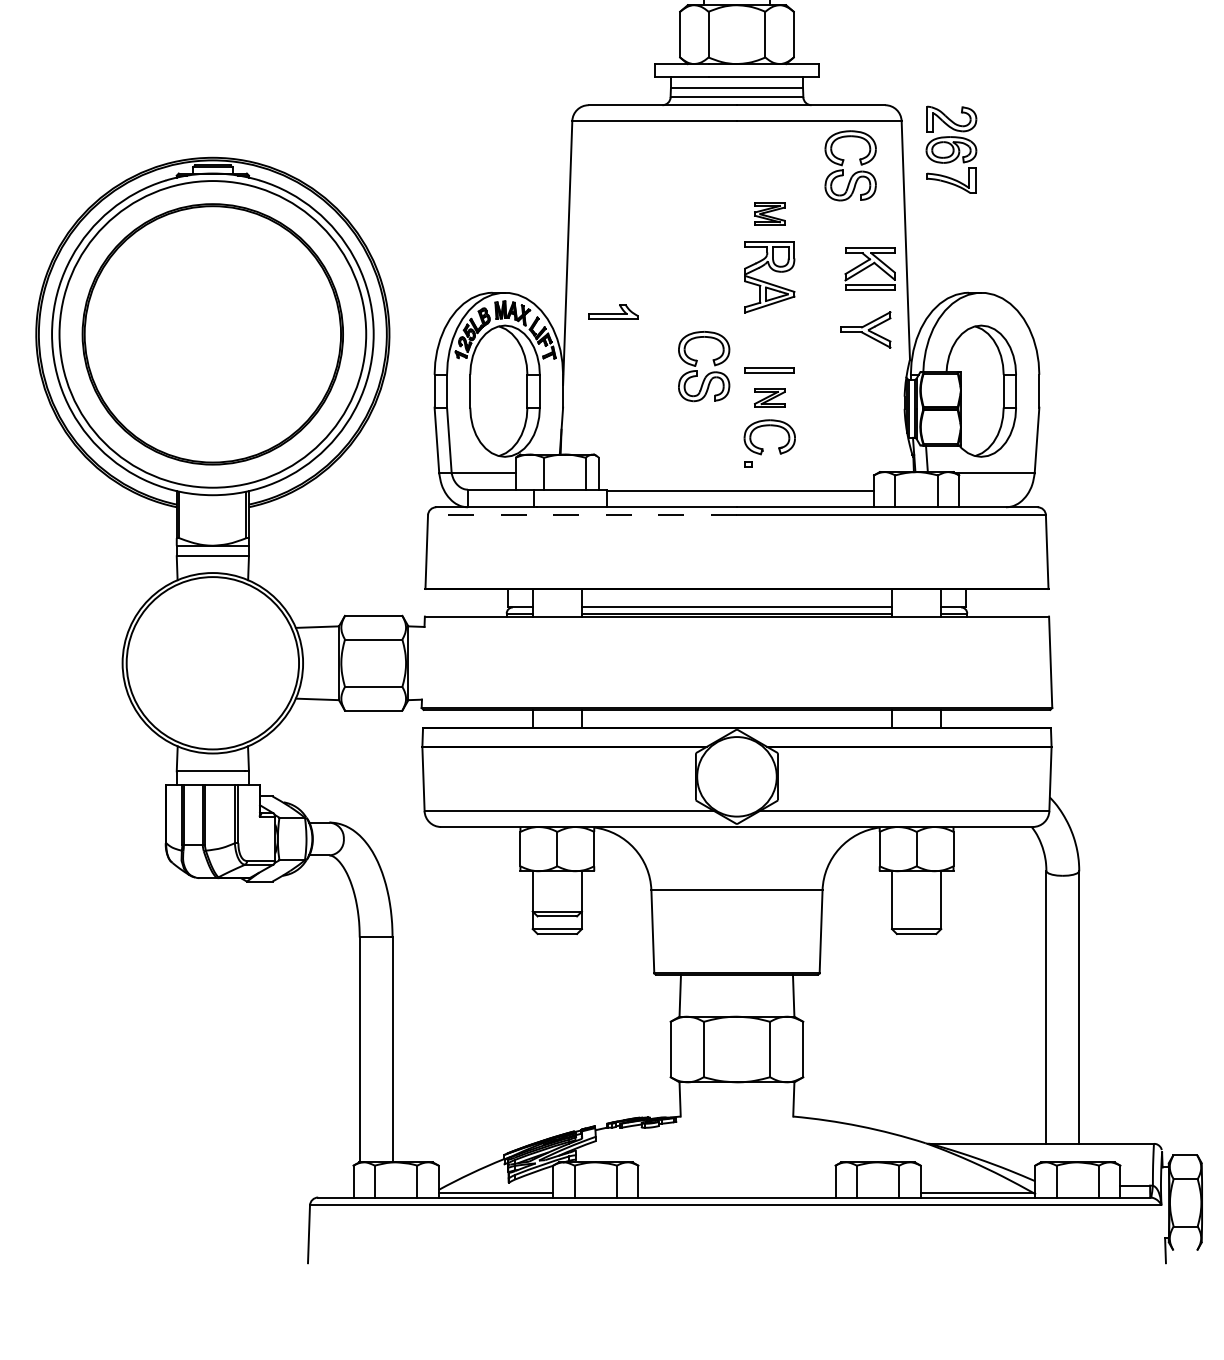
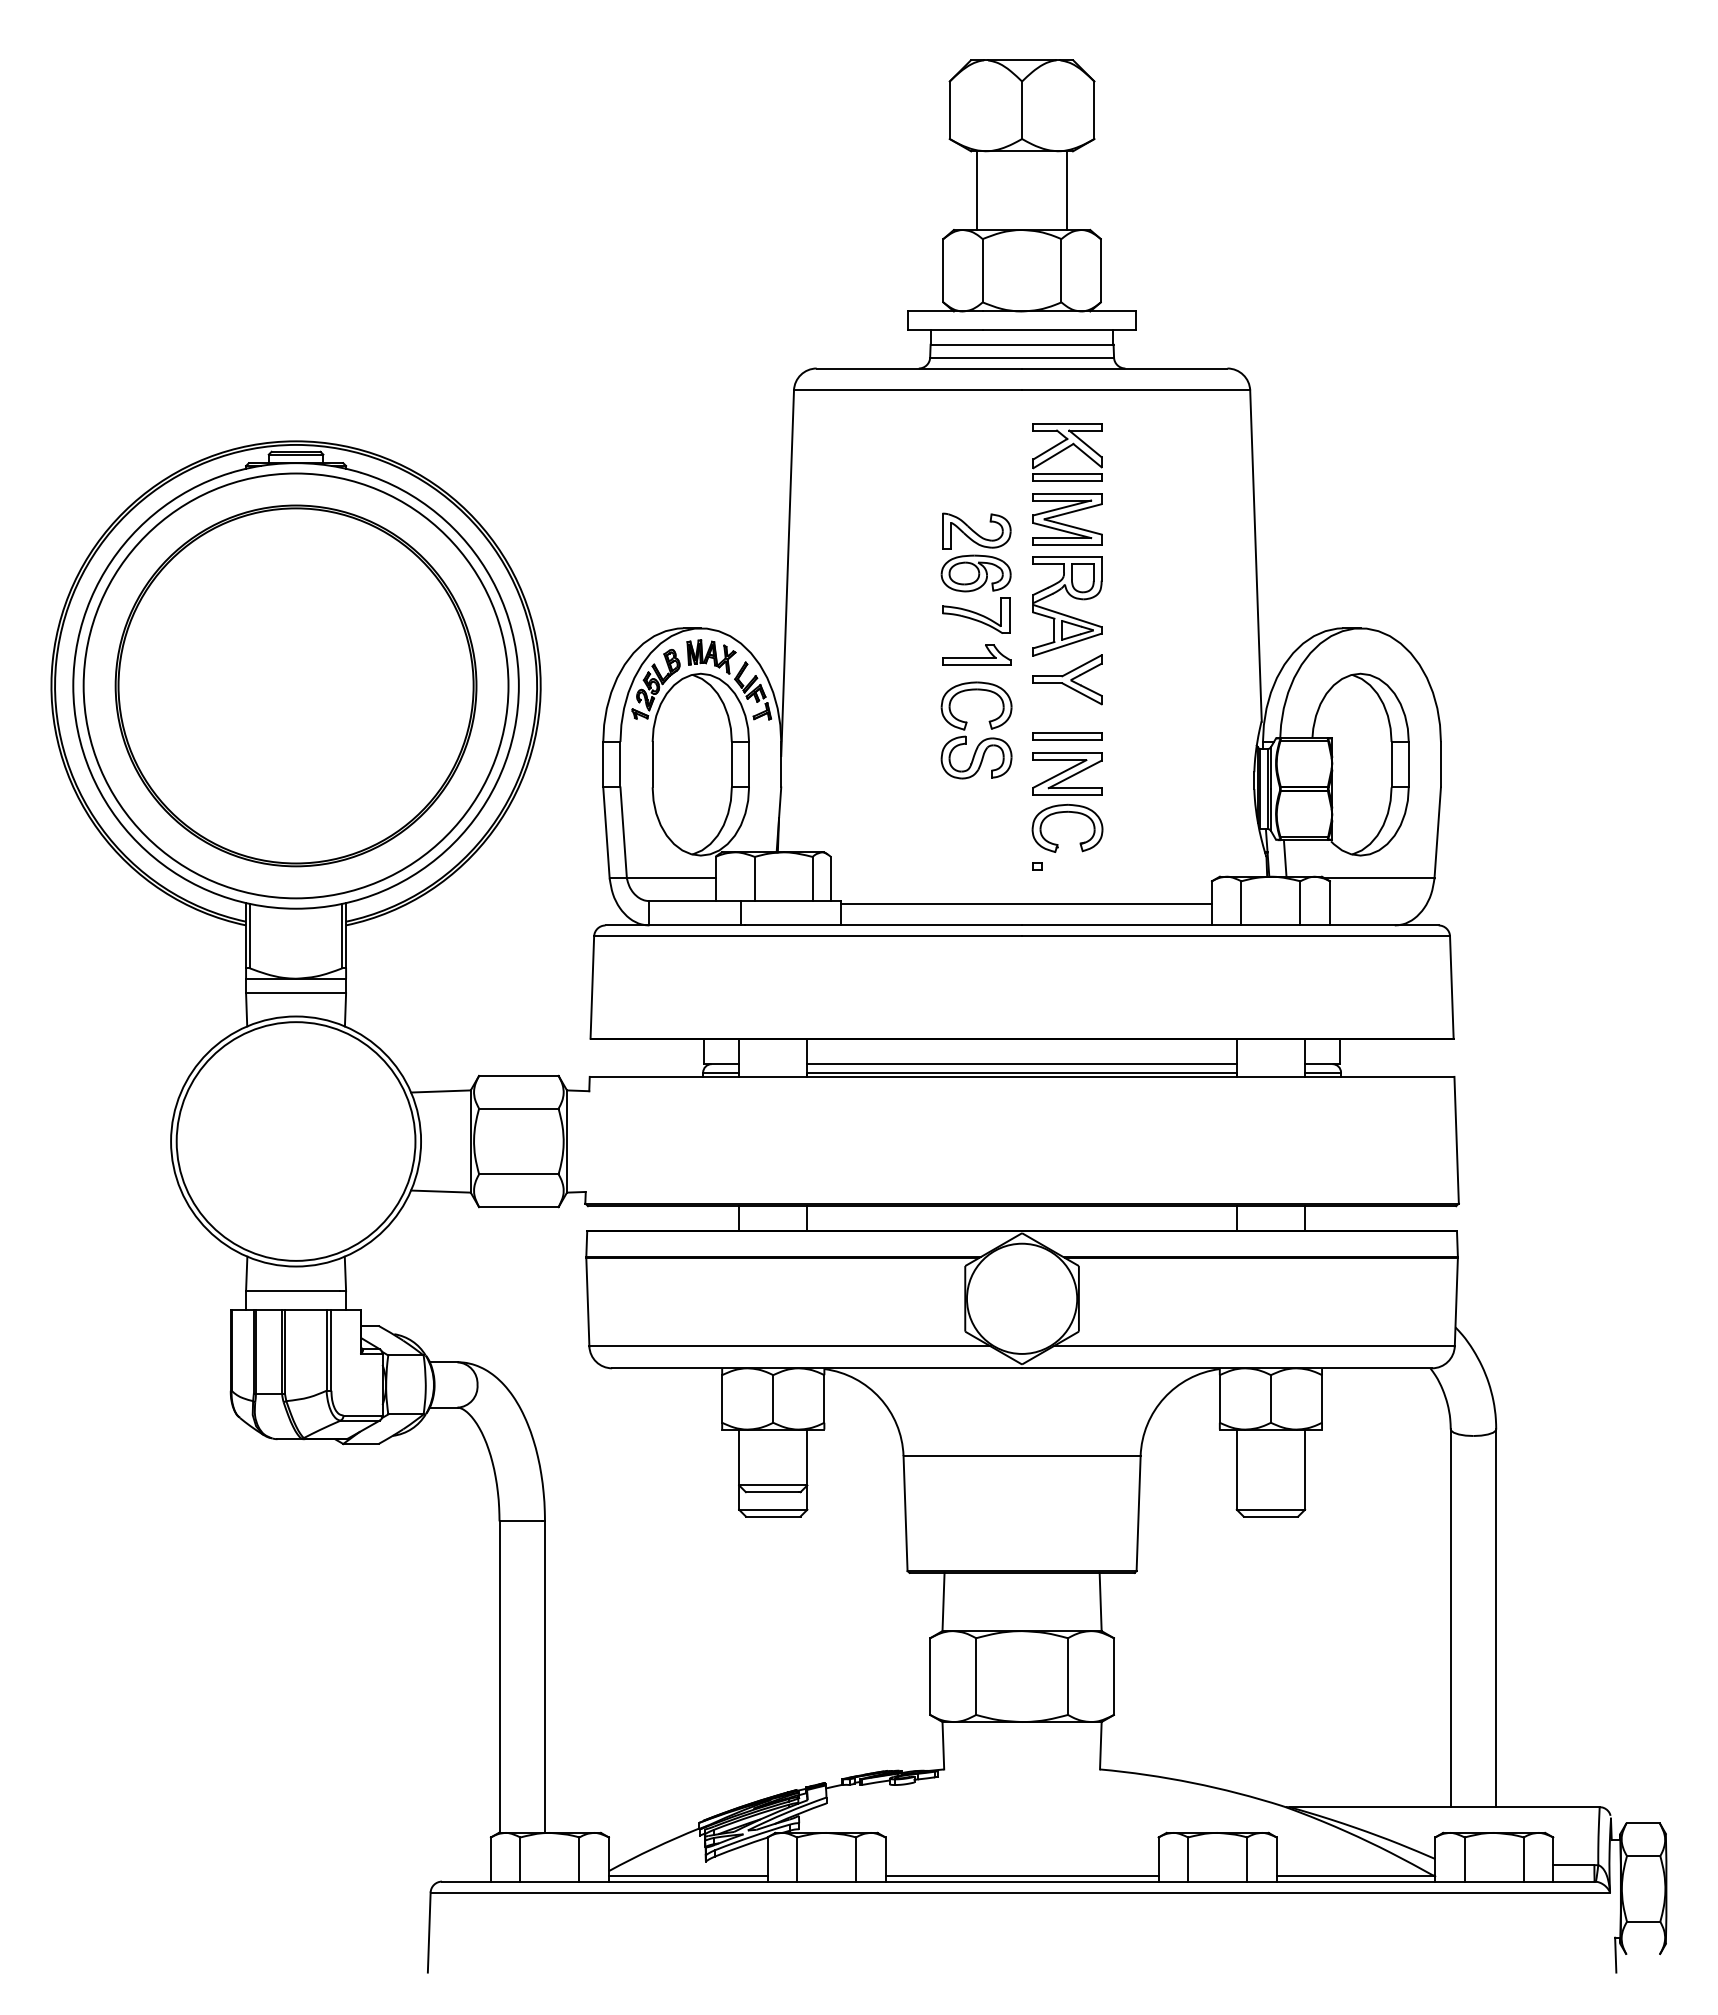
part: (950, 149) -> (975, 572), moved
part: (843, 162) -> (1169, 448), removed
part: (769, 214) -> (1067, 519), size x1.67
part: (870, 269) -> (1067, 452), moved
part: (613, 311) -> (976, 654), moved
part: (865, 329) -> (1067, 679), moved
part: (769, 397) -> (1067, 773), size x1.67
line: (582, 515) -> (808, 936), dashed -> solid
line: (736, 1193) -> (1021, 1875), added

